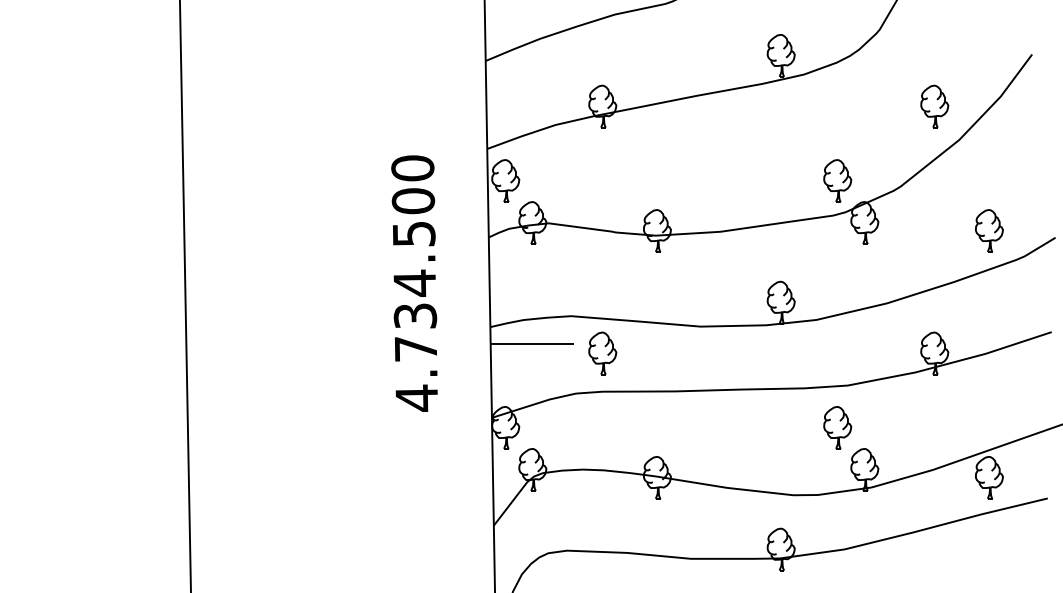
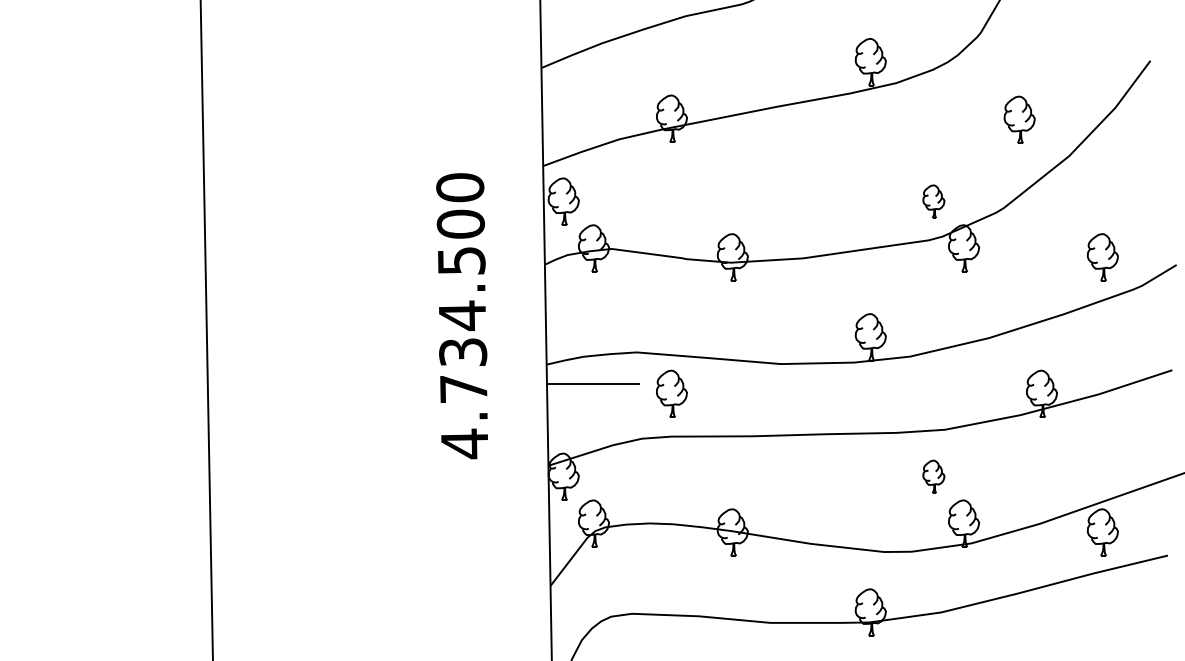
part: (934, 106) -> (1019, 119), moved
part: (837, 180) -> (933, 201), size x0.7
part: (837, 427) -> (933, 476), size x0.7

